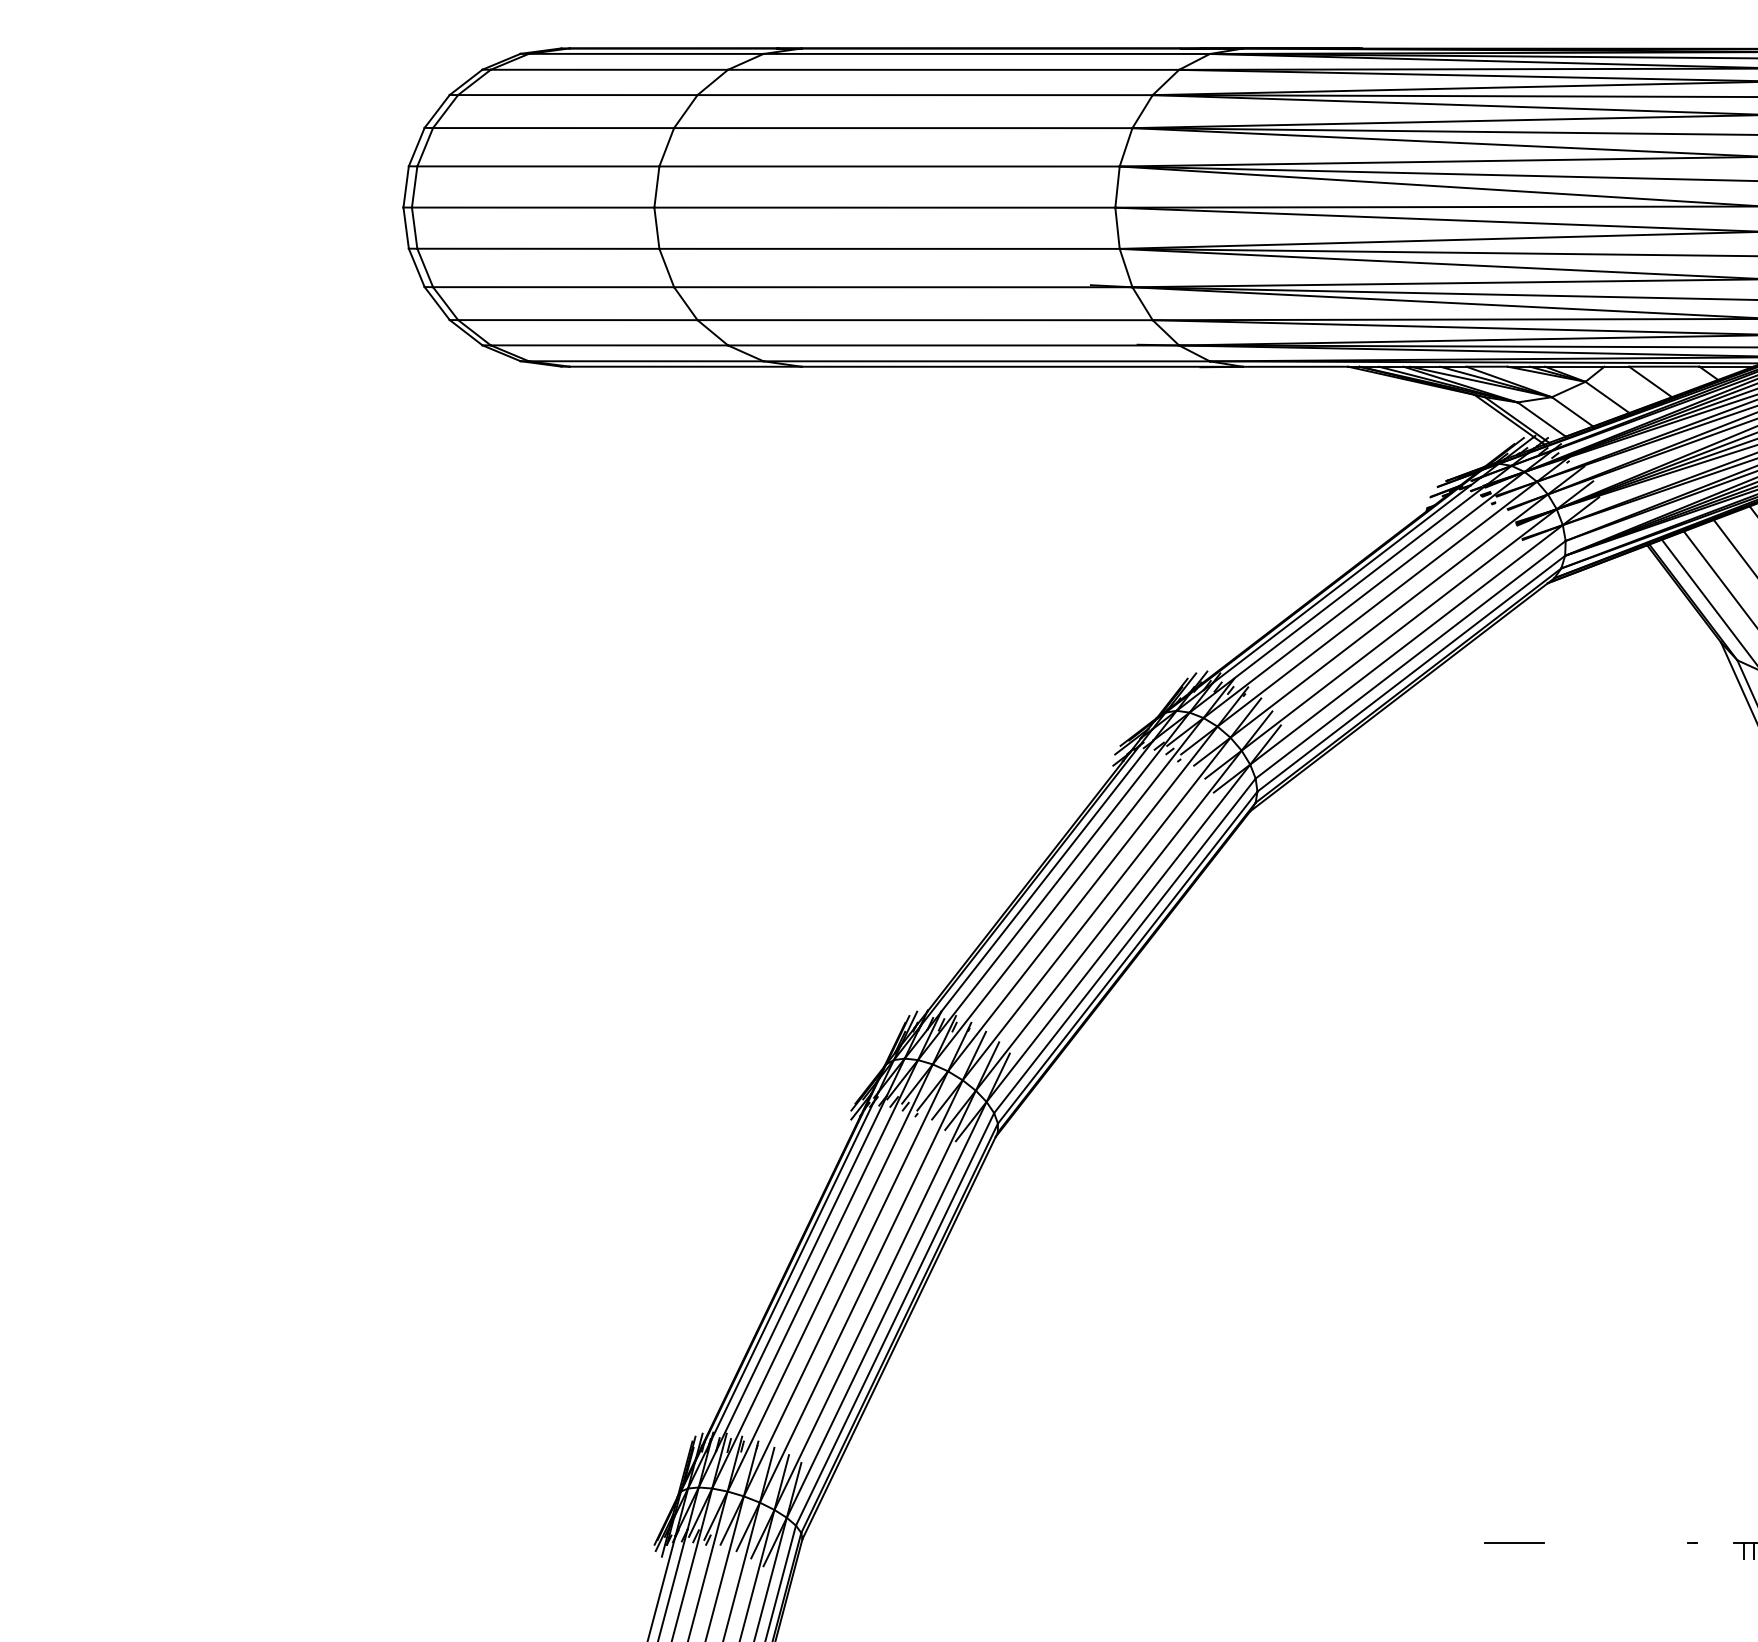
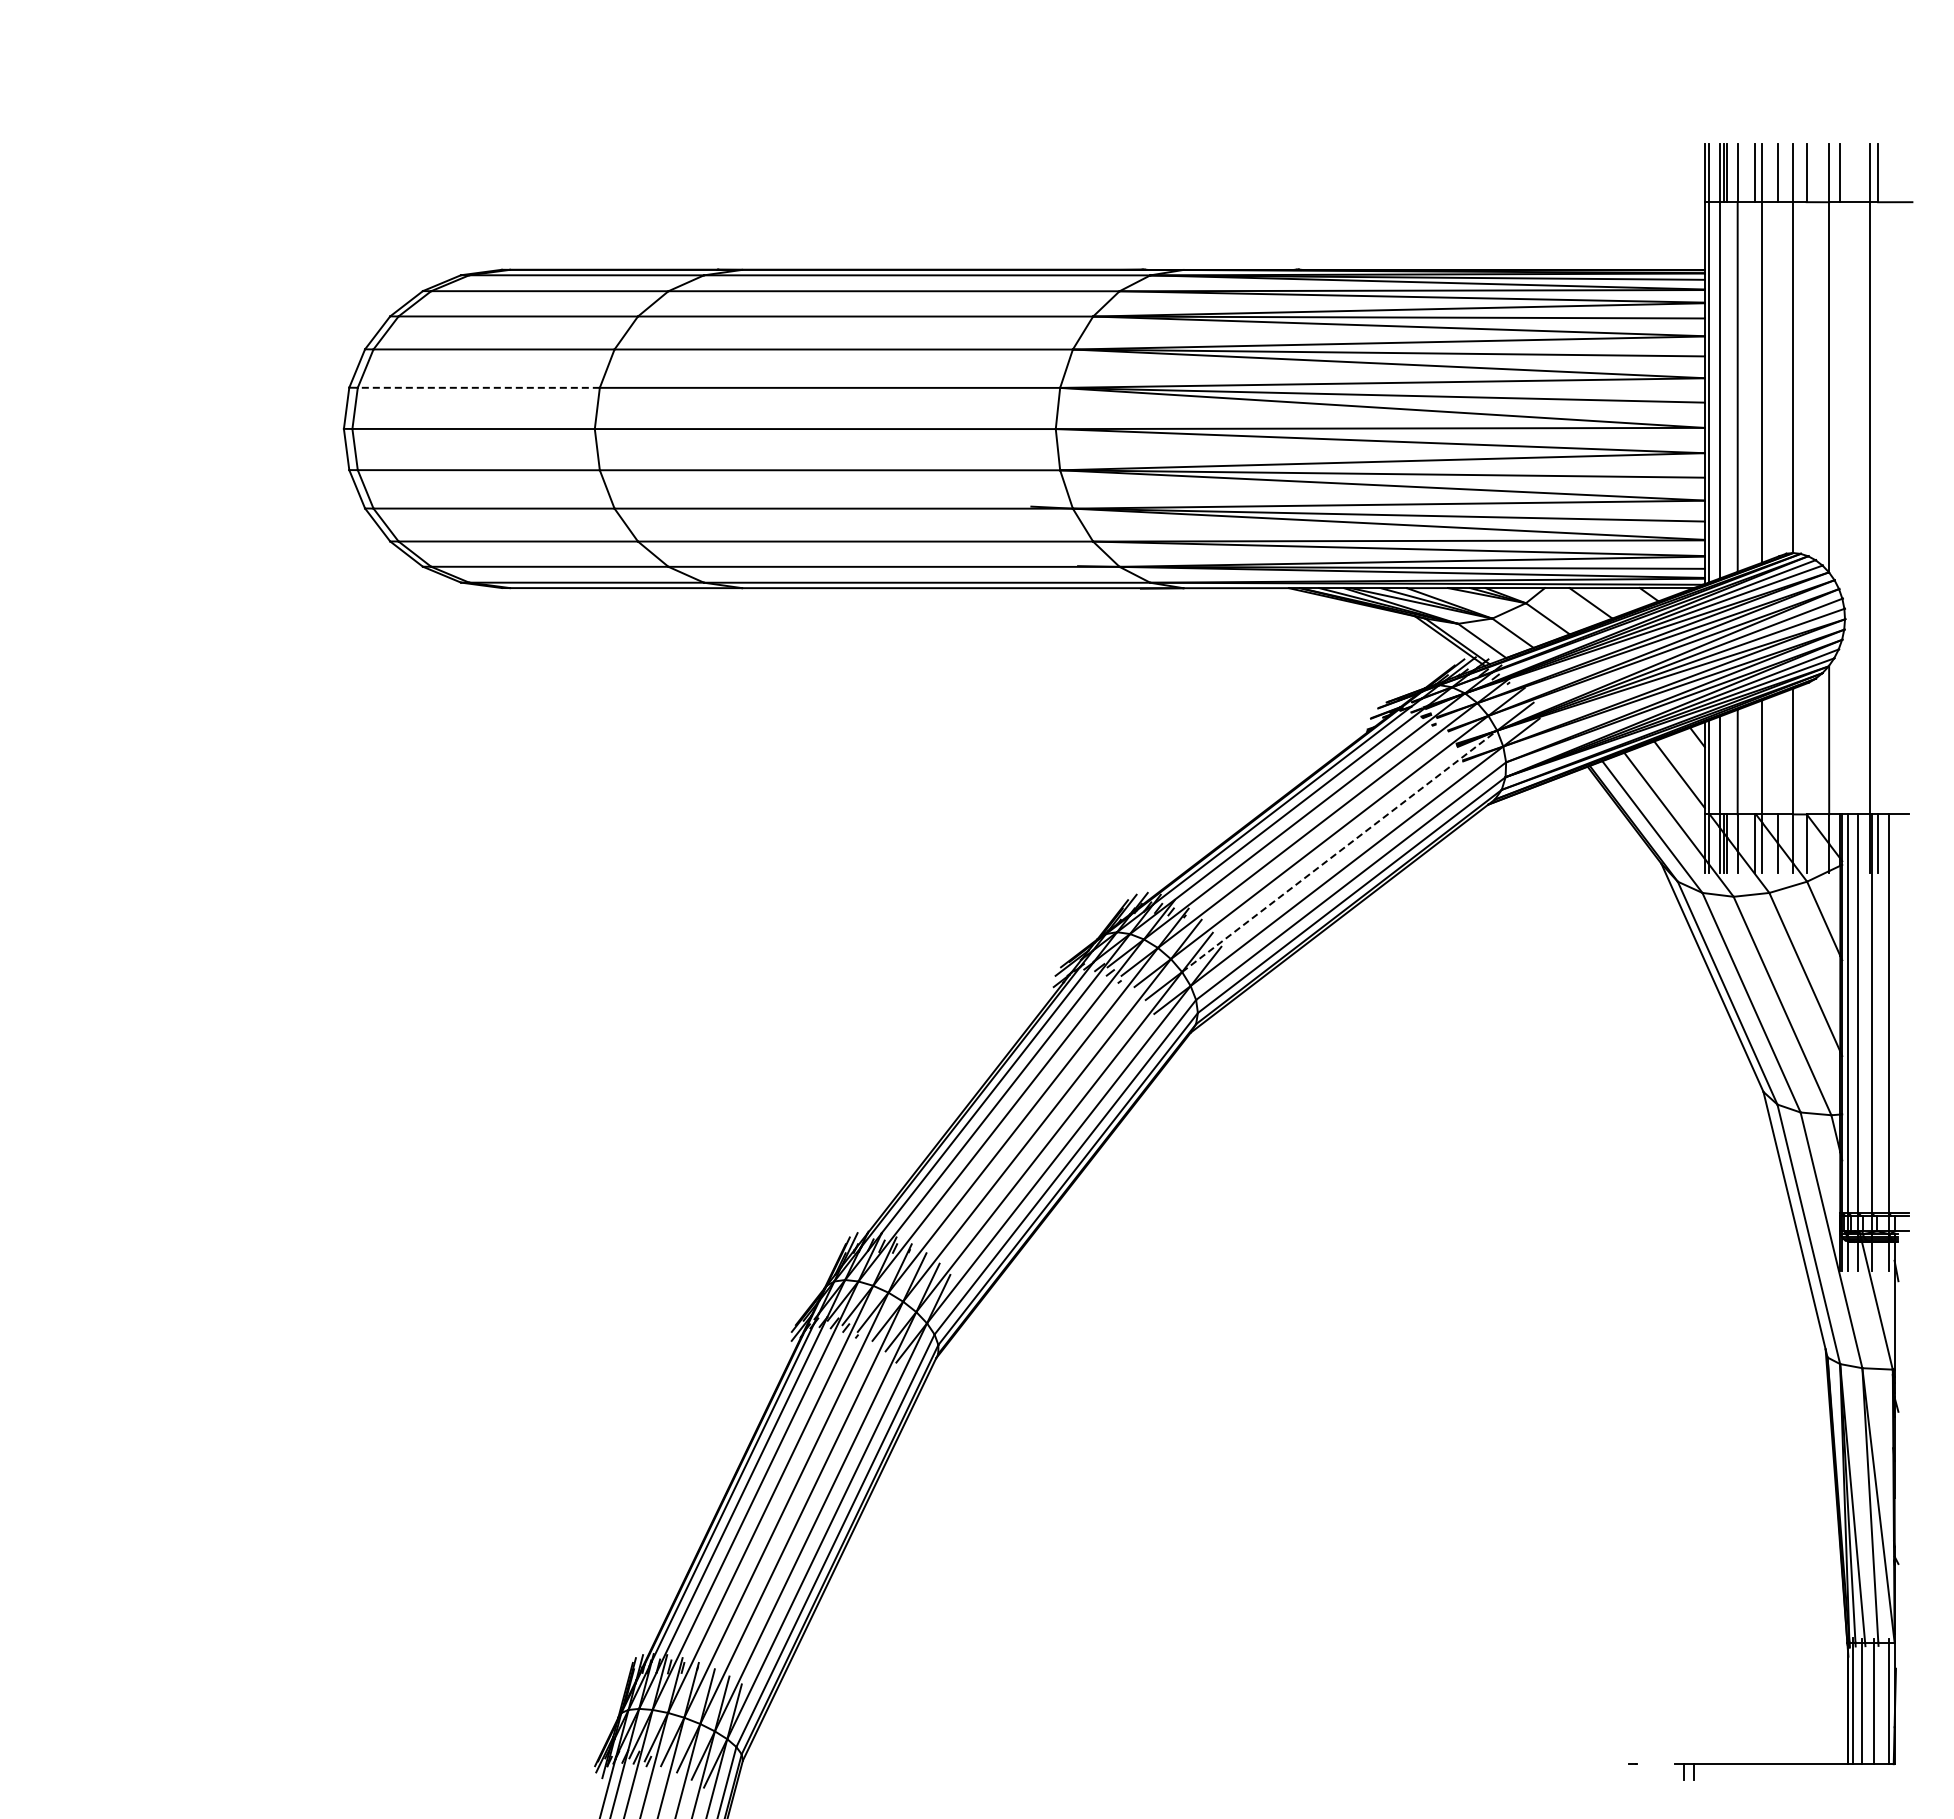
line: (538, 166) -> (478, 387), solid -> dashed
line: (1400, 630) -> (1340, 851), solid -> dashed
line: (1514, 1542) -> (1454, 1763), removed

